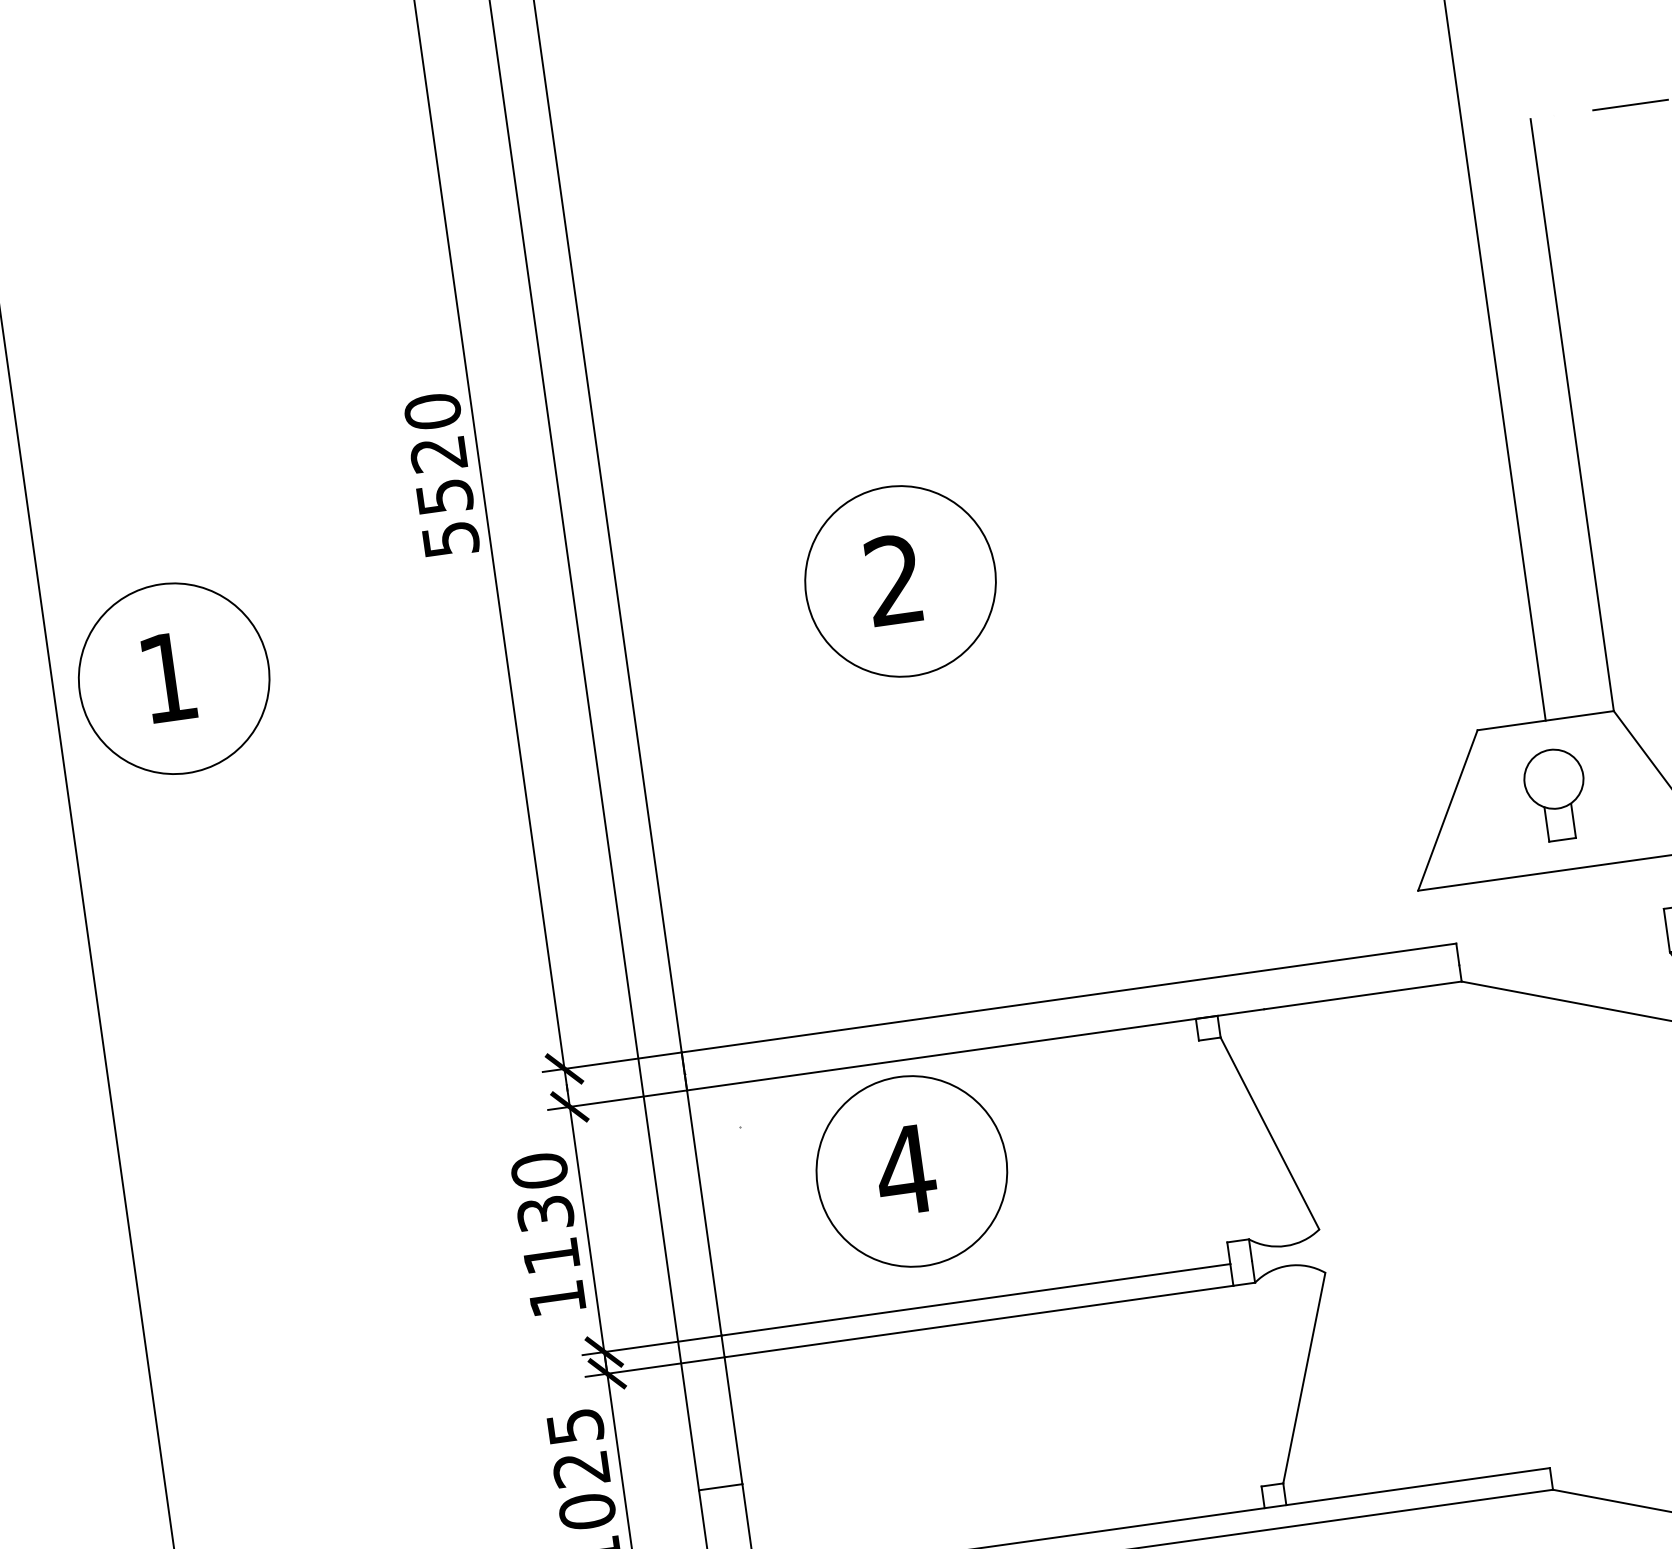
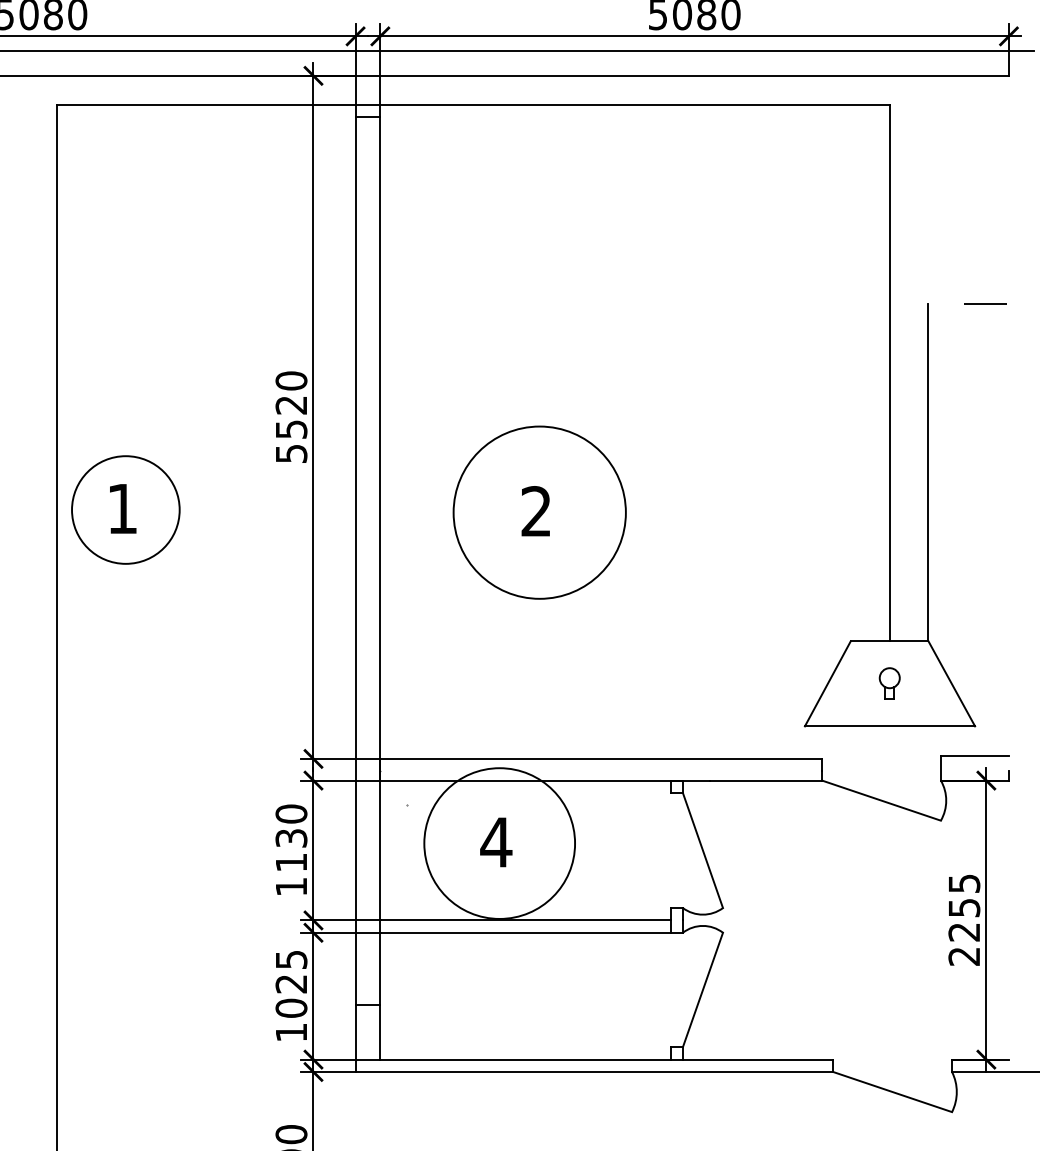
circle: (900, 581) -> (539, 512), size x1.6
part: (1555, 794) -> (889, 683), size x0.6
circle: (911, 1171) -> (499, 843), size x1.4

